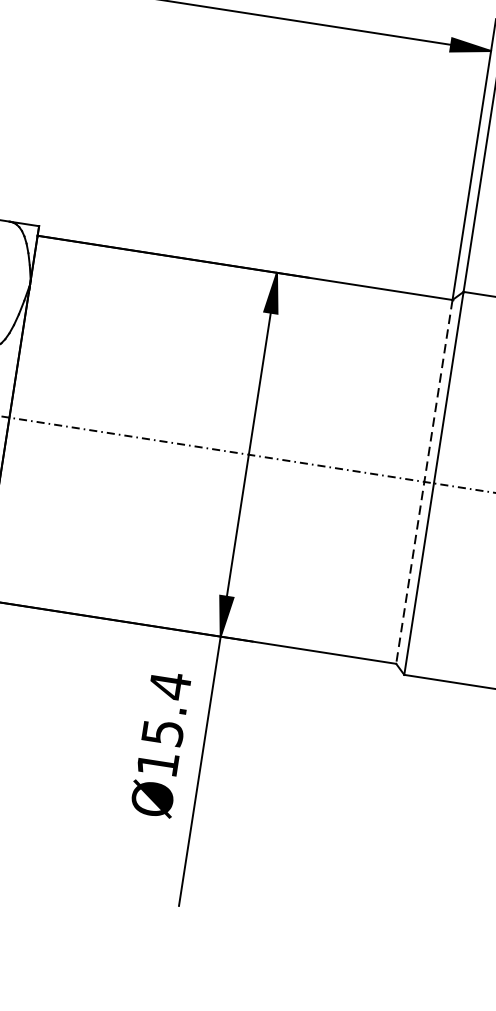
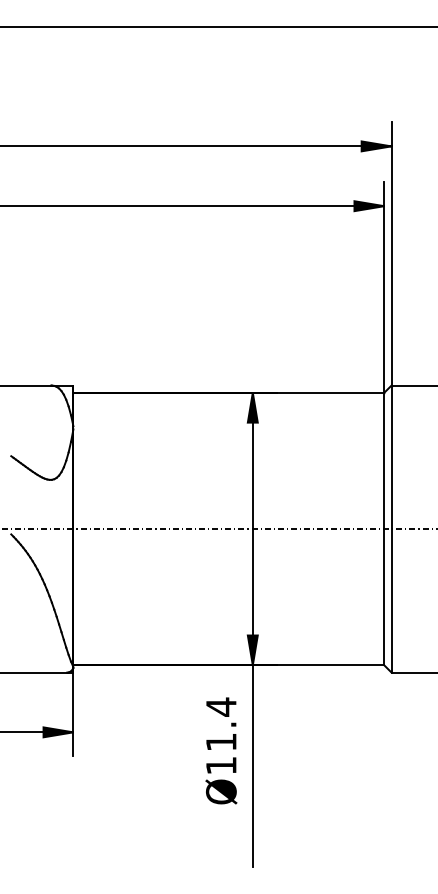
line: (424, 482) -> (384, 529), dashed -> solid
text: (162, 733) -> (221, 742), Ø15.4 -> Ø11.4

